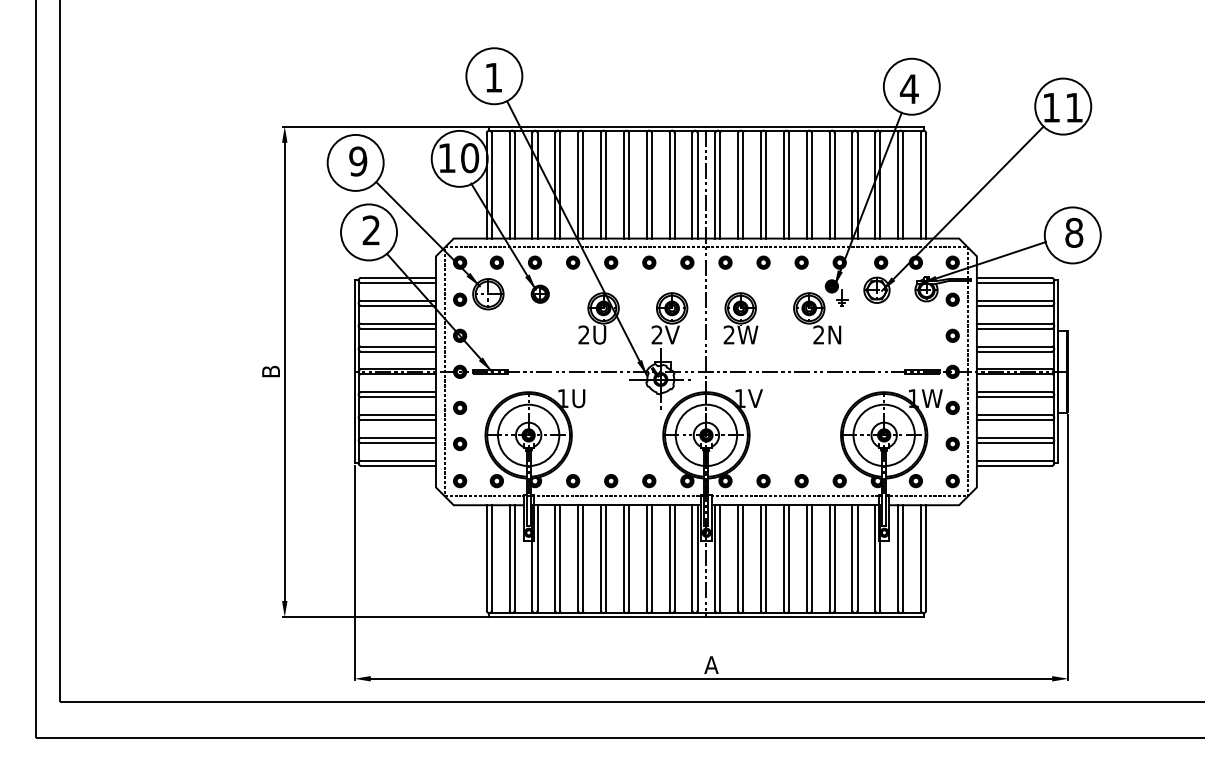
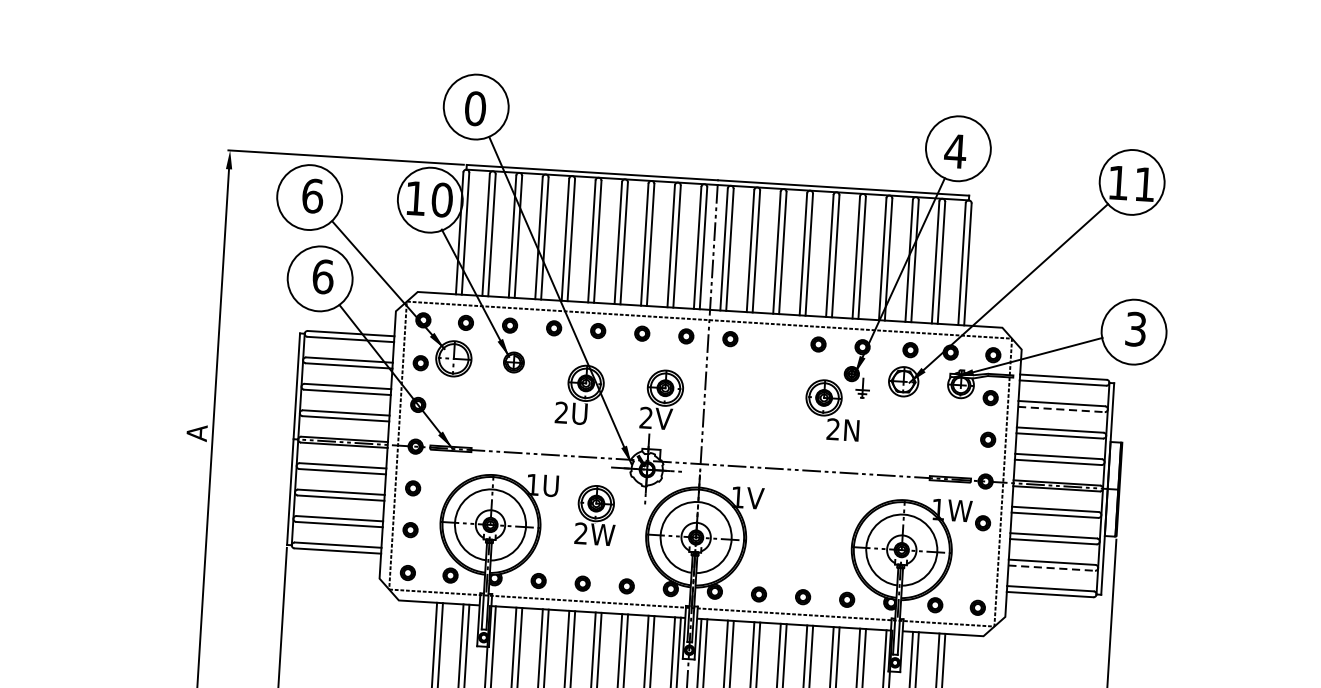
text: (493, 77) -> (475, 108), 1 -> 0
text: (358, 161) -> (313, 196), 9 -> 6
text: (371, 230) -> (323, 276), 2 -> 6
text: (1074, 232) -> (1136, 328), 8 -> 3
part: (763, 262) -> (774, 341), removed
line: (1014, 305) -> (1061, 409), solid -> dashed
part: (740, 318) -> (595, 515), moved
text: (270, 371) -> (196, 432), B -> A
line: (1014, 443) -> (1051, 568), solid -> dashed
part: (952, 444) -> (980, 565), removed

